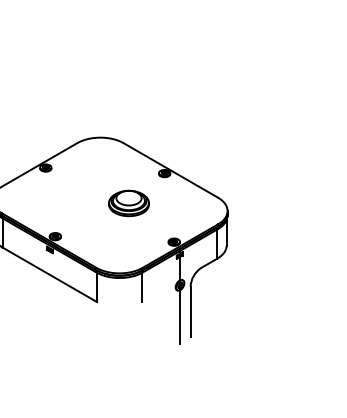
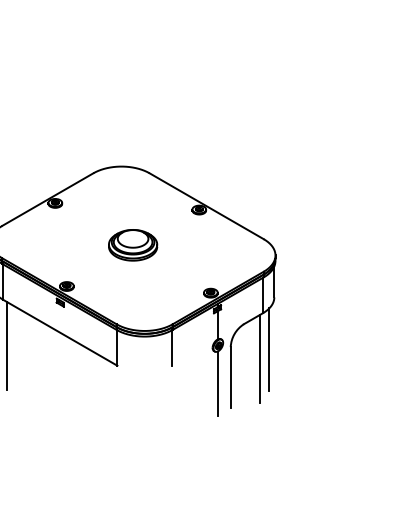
part: (129, 203) -> (133, 245), moved
line: (5, 285) -> (6, 345), added
line: (222, 288) -> (269, 349), added
line: (214, 296) -> (259, 359), added

